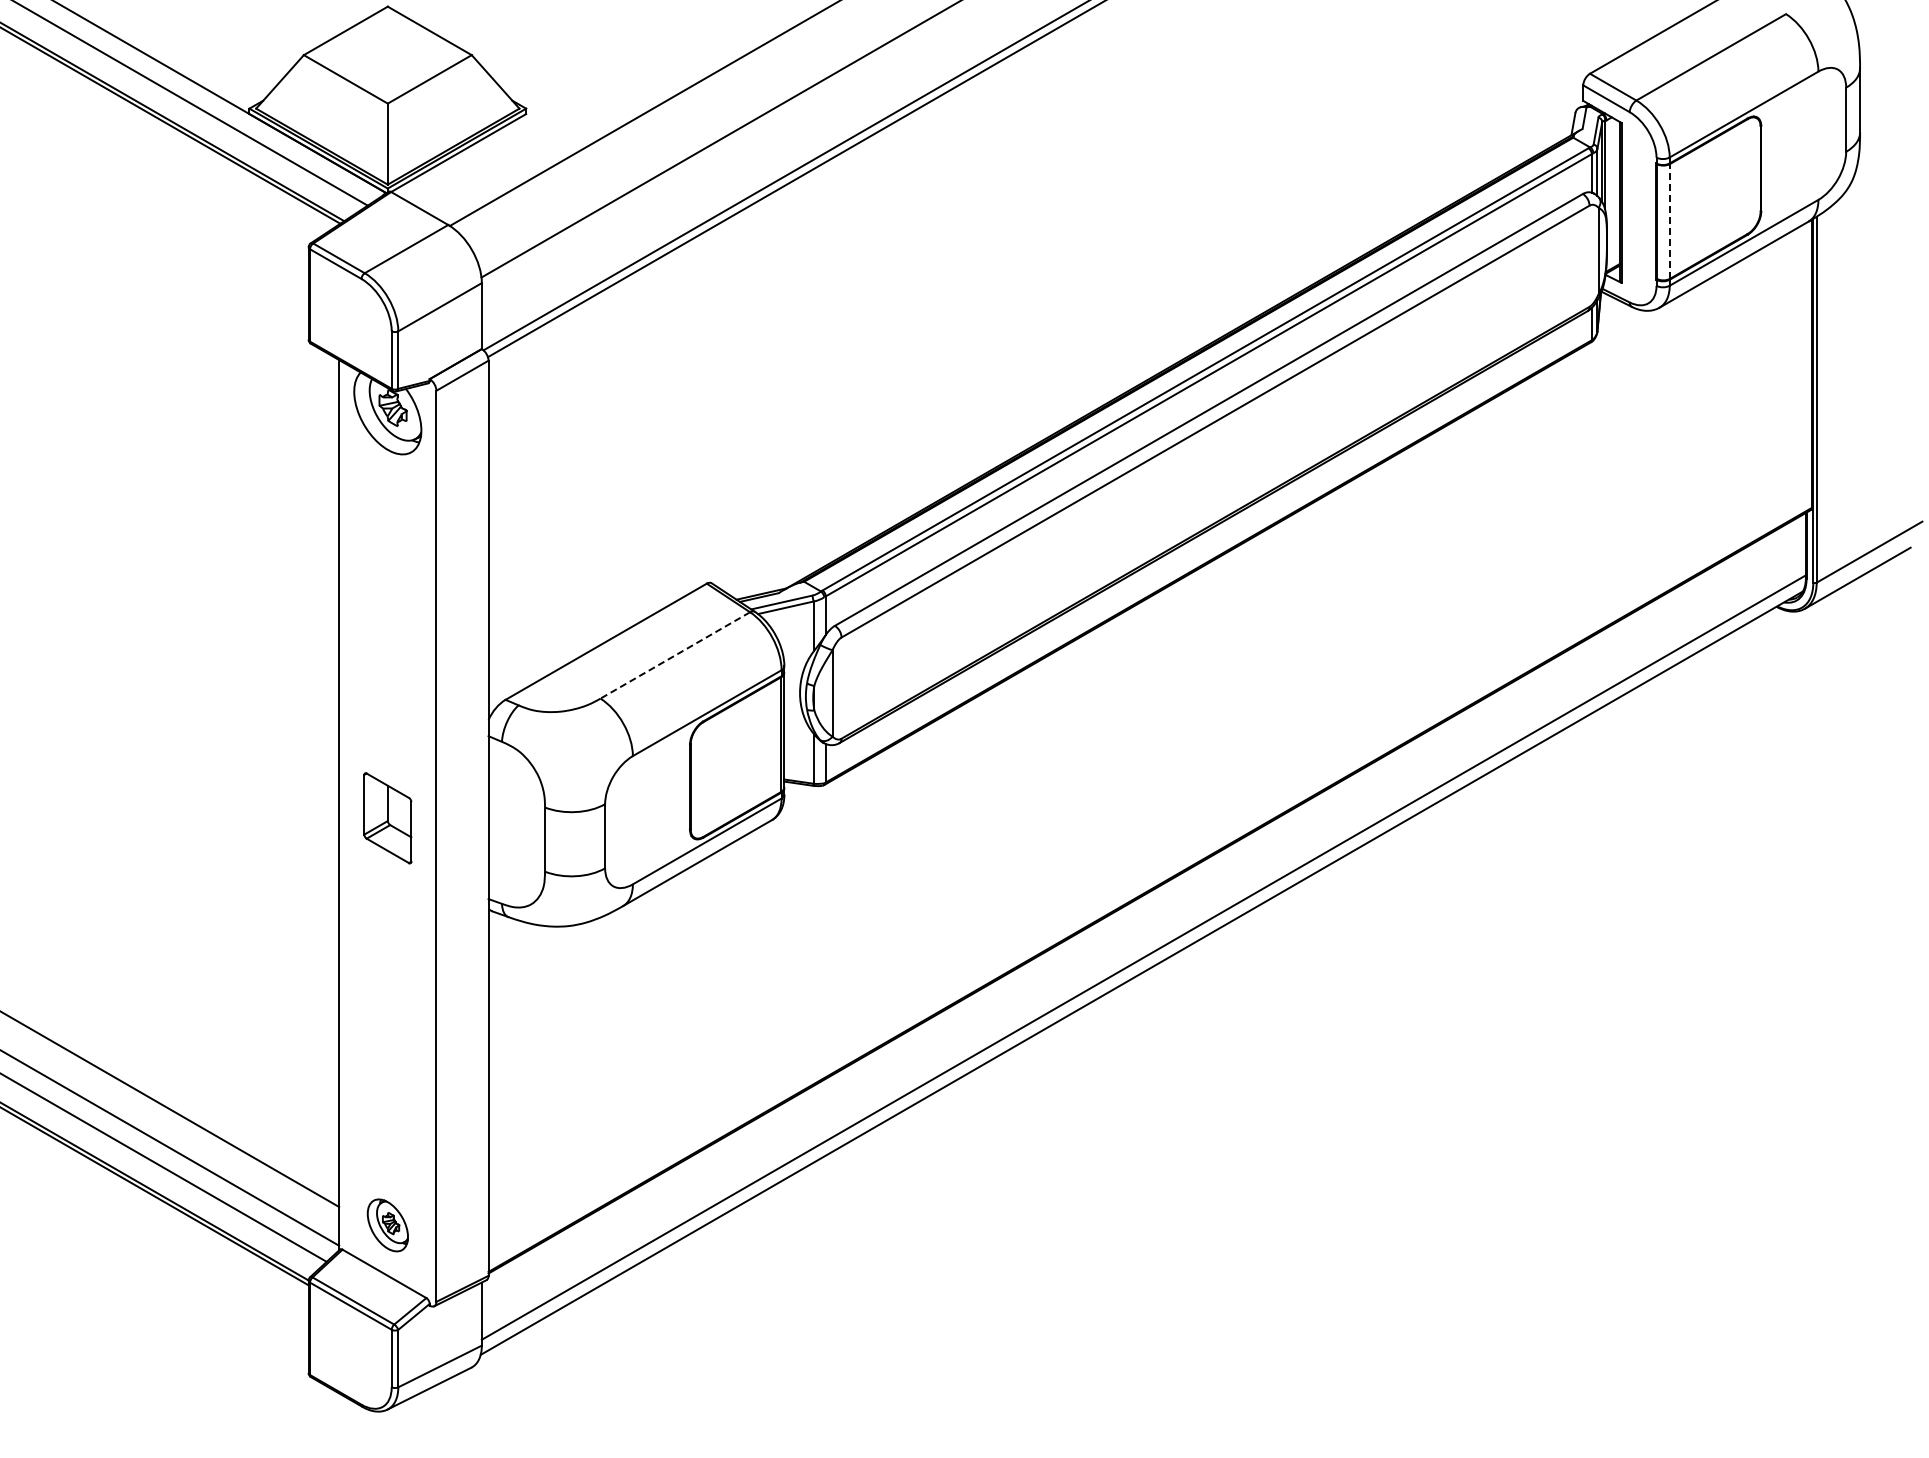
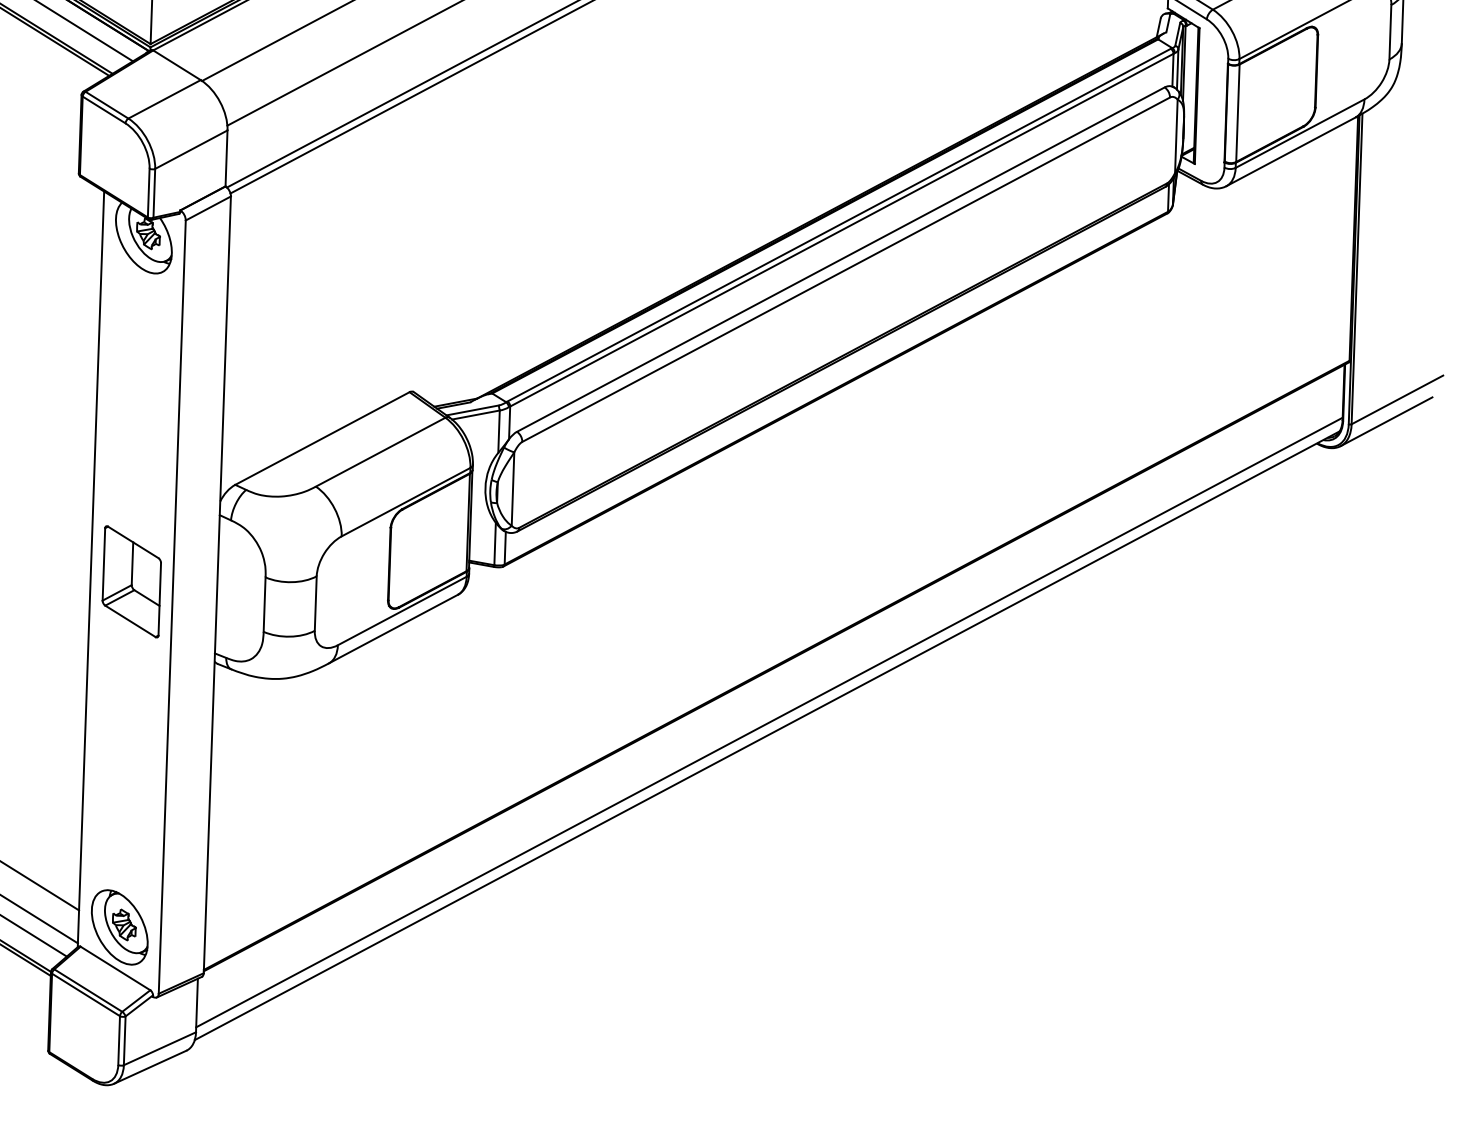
line: (1670, 220) -> (1238, 112), dashed -> solid
line: (674, 655) -> (380, 452), dashed -> solid
part: (387, 818) -> (131, 582), size x1.43
part: (387, 1225) -> (119, 927), size x1.67

